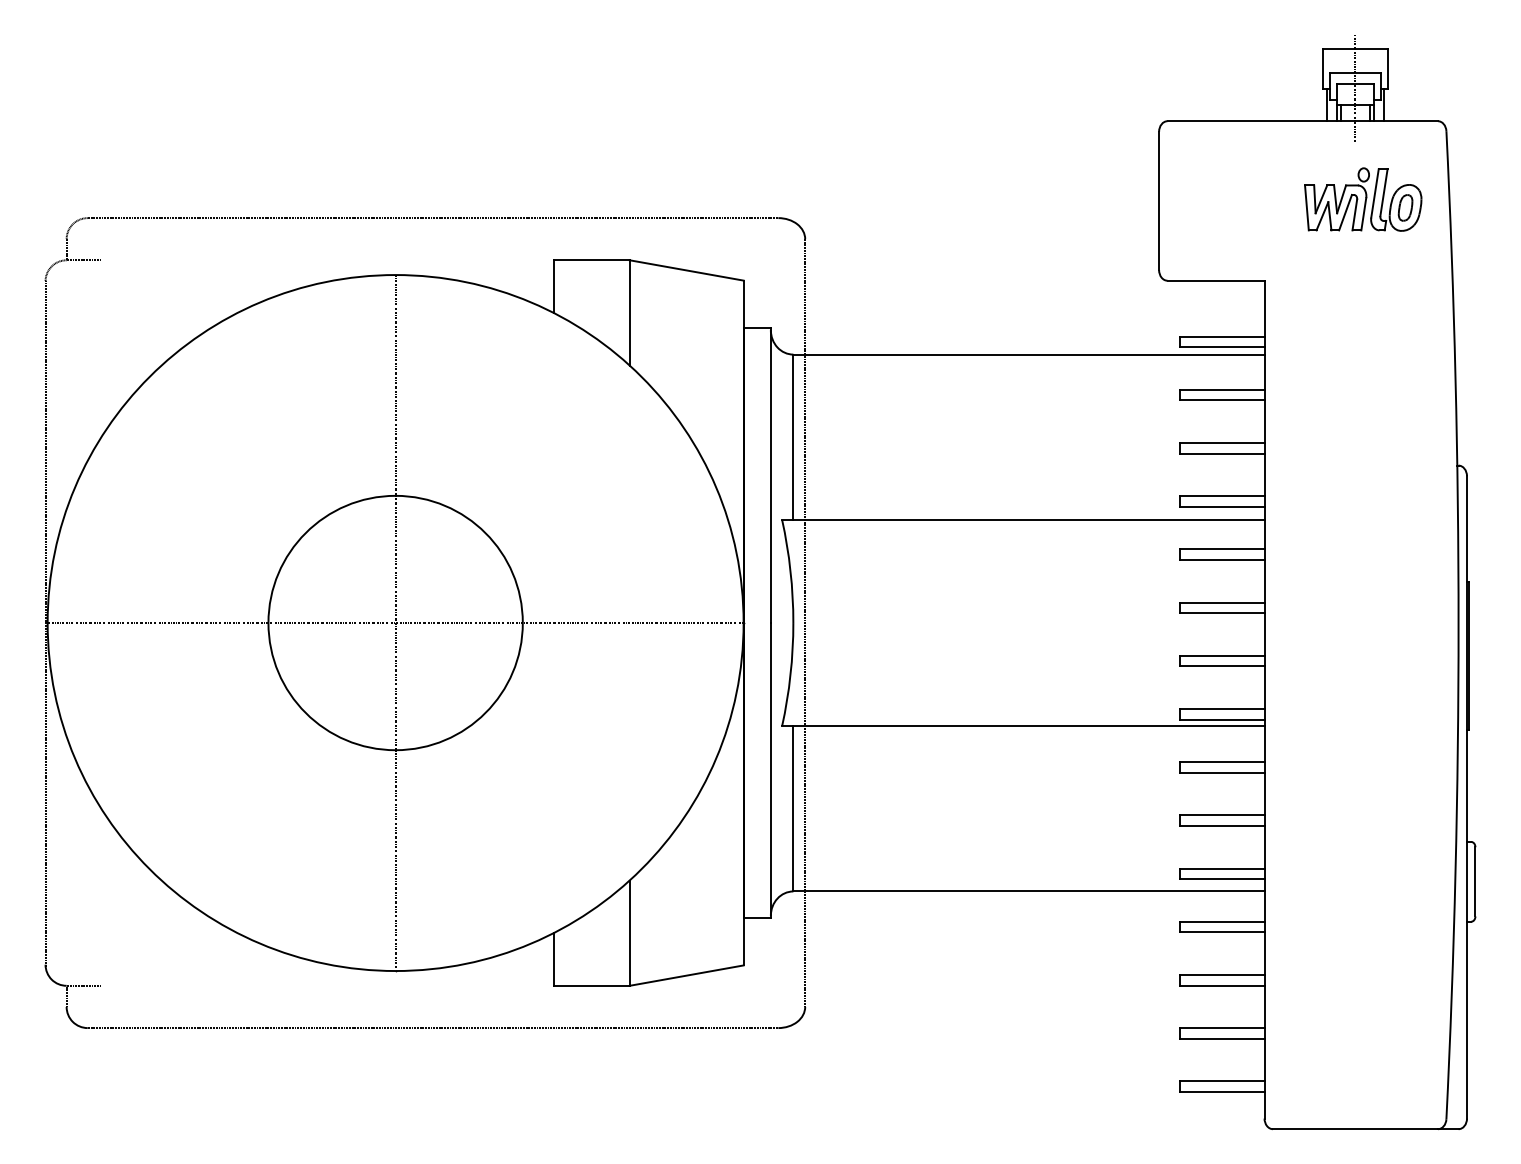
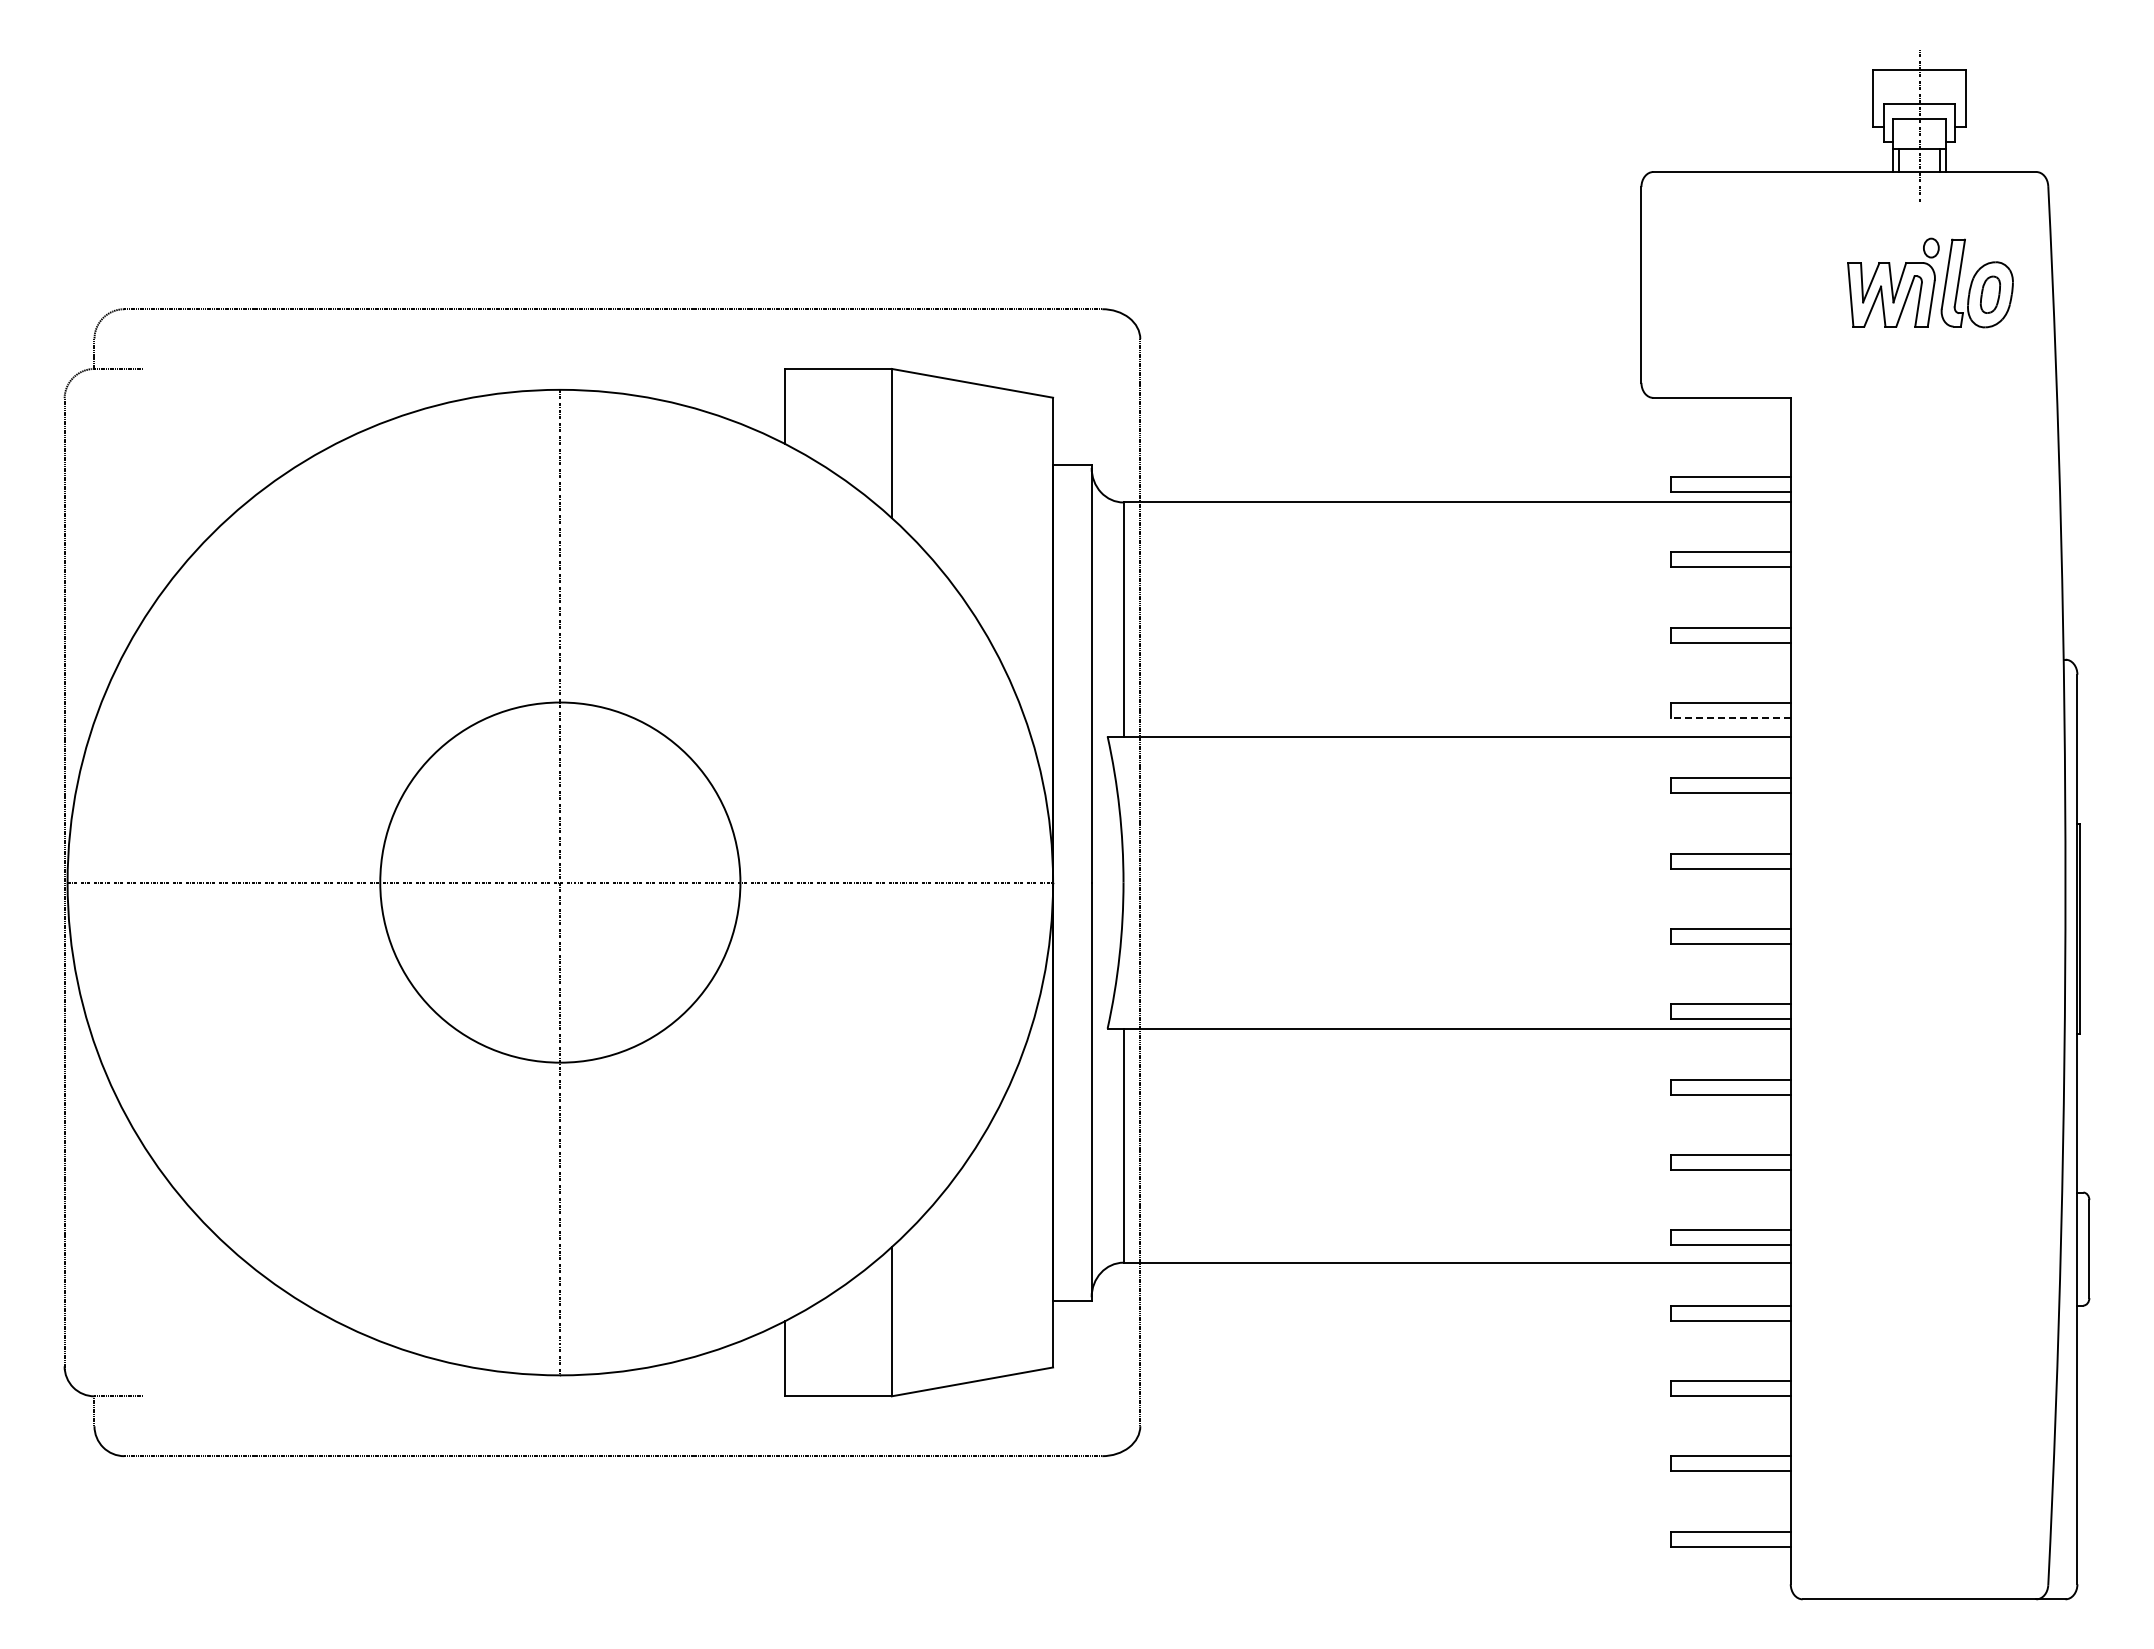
line: (1327, 104) -> (1879, 148), removed
line: (1383, 104) -> (1959, 148), removed
line: (1222, 507) -> (1731, 718), solid -> dashed

